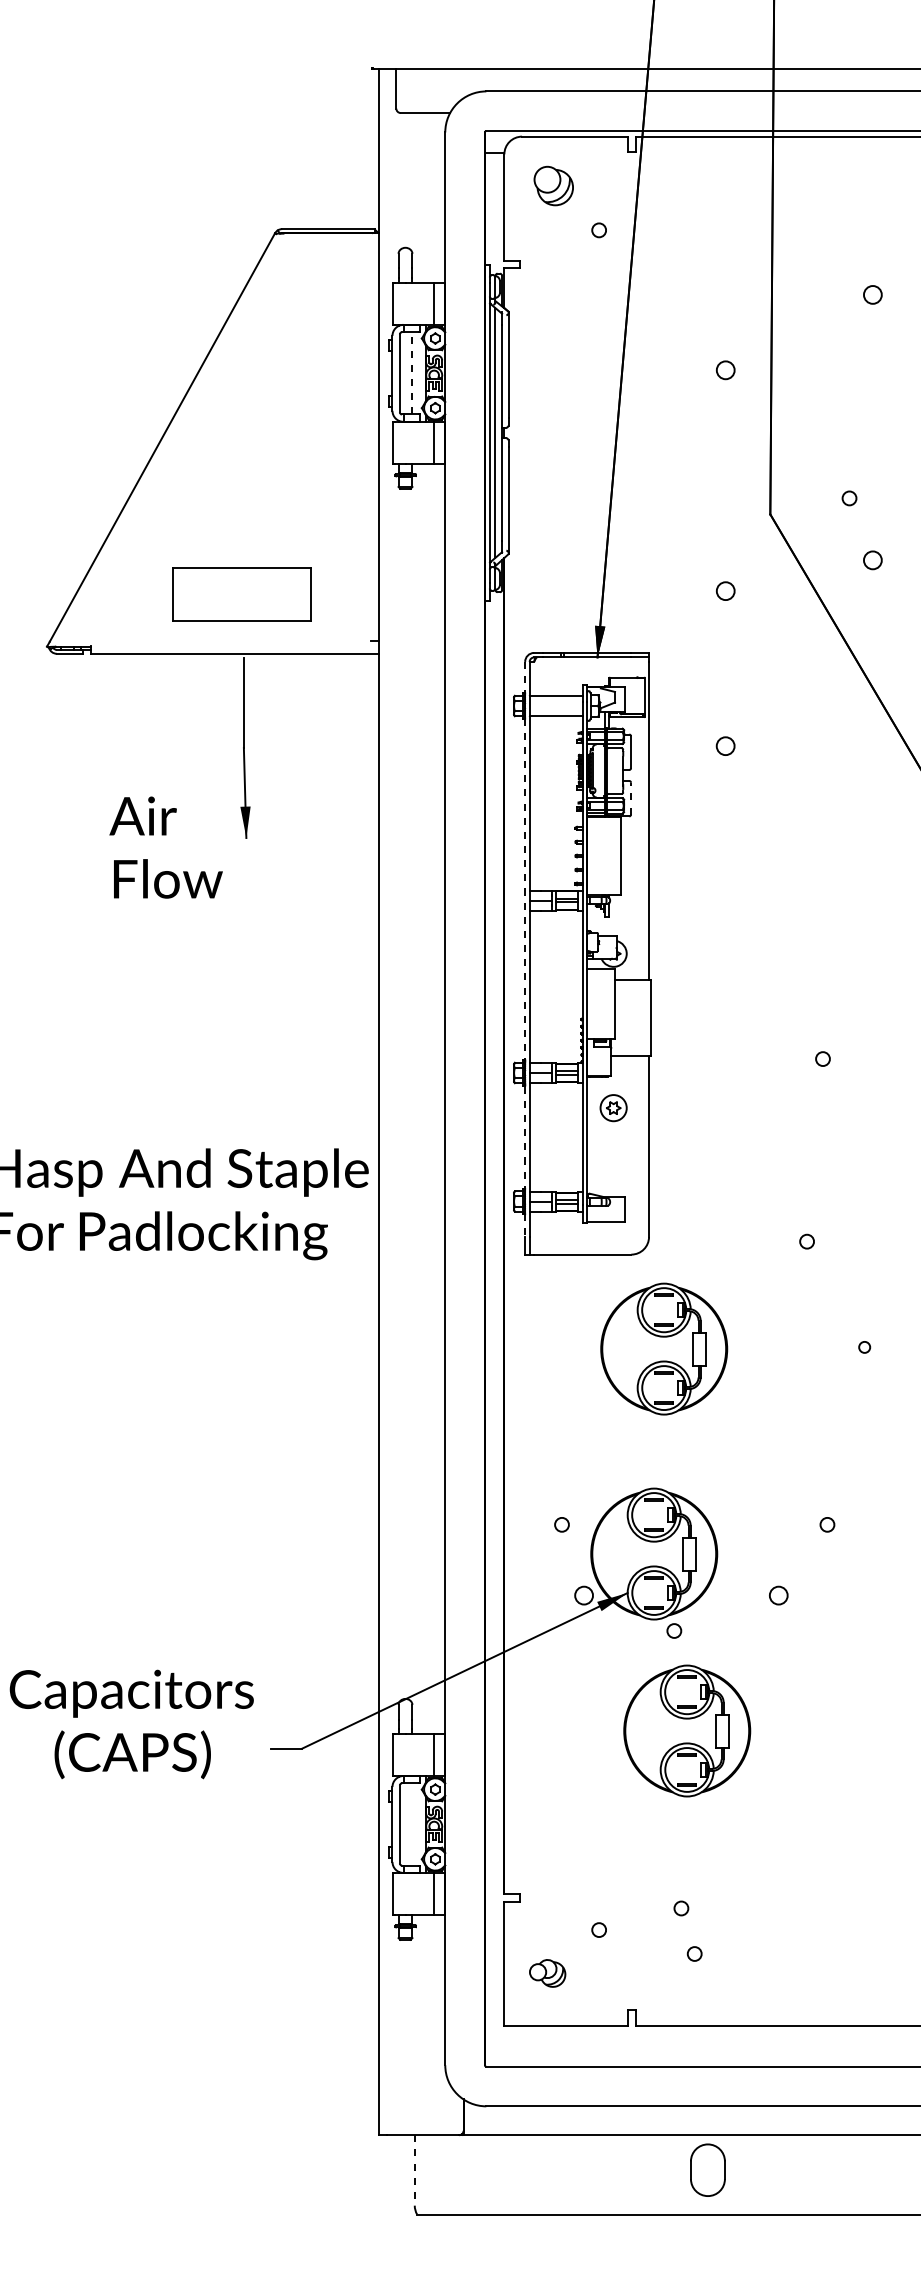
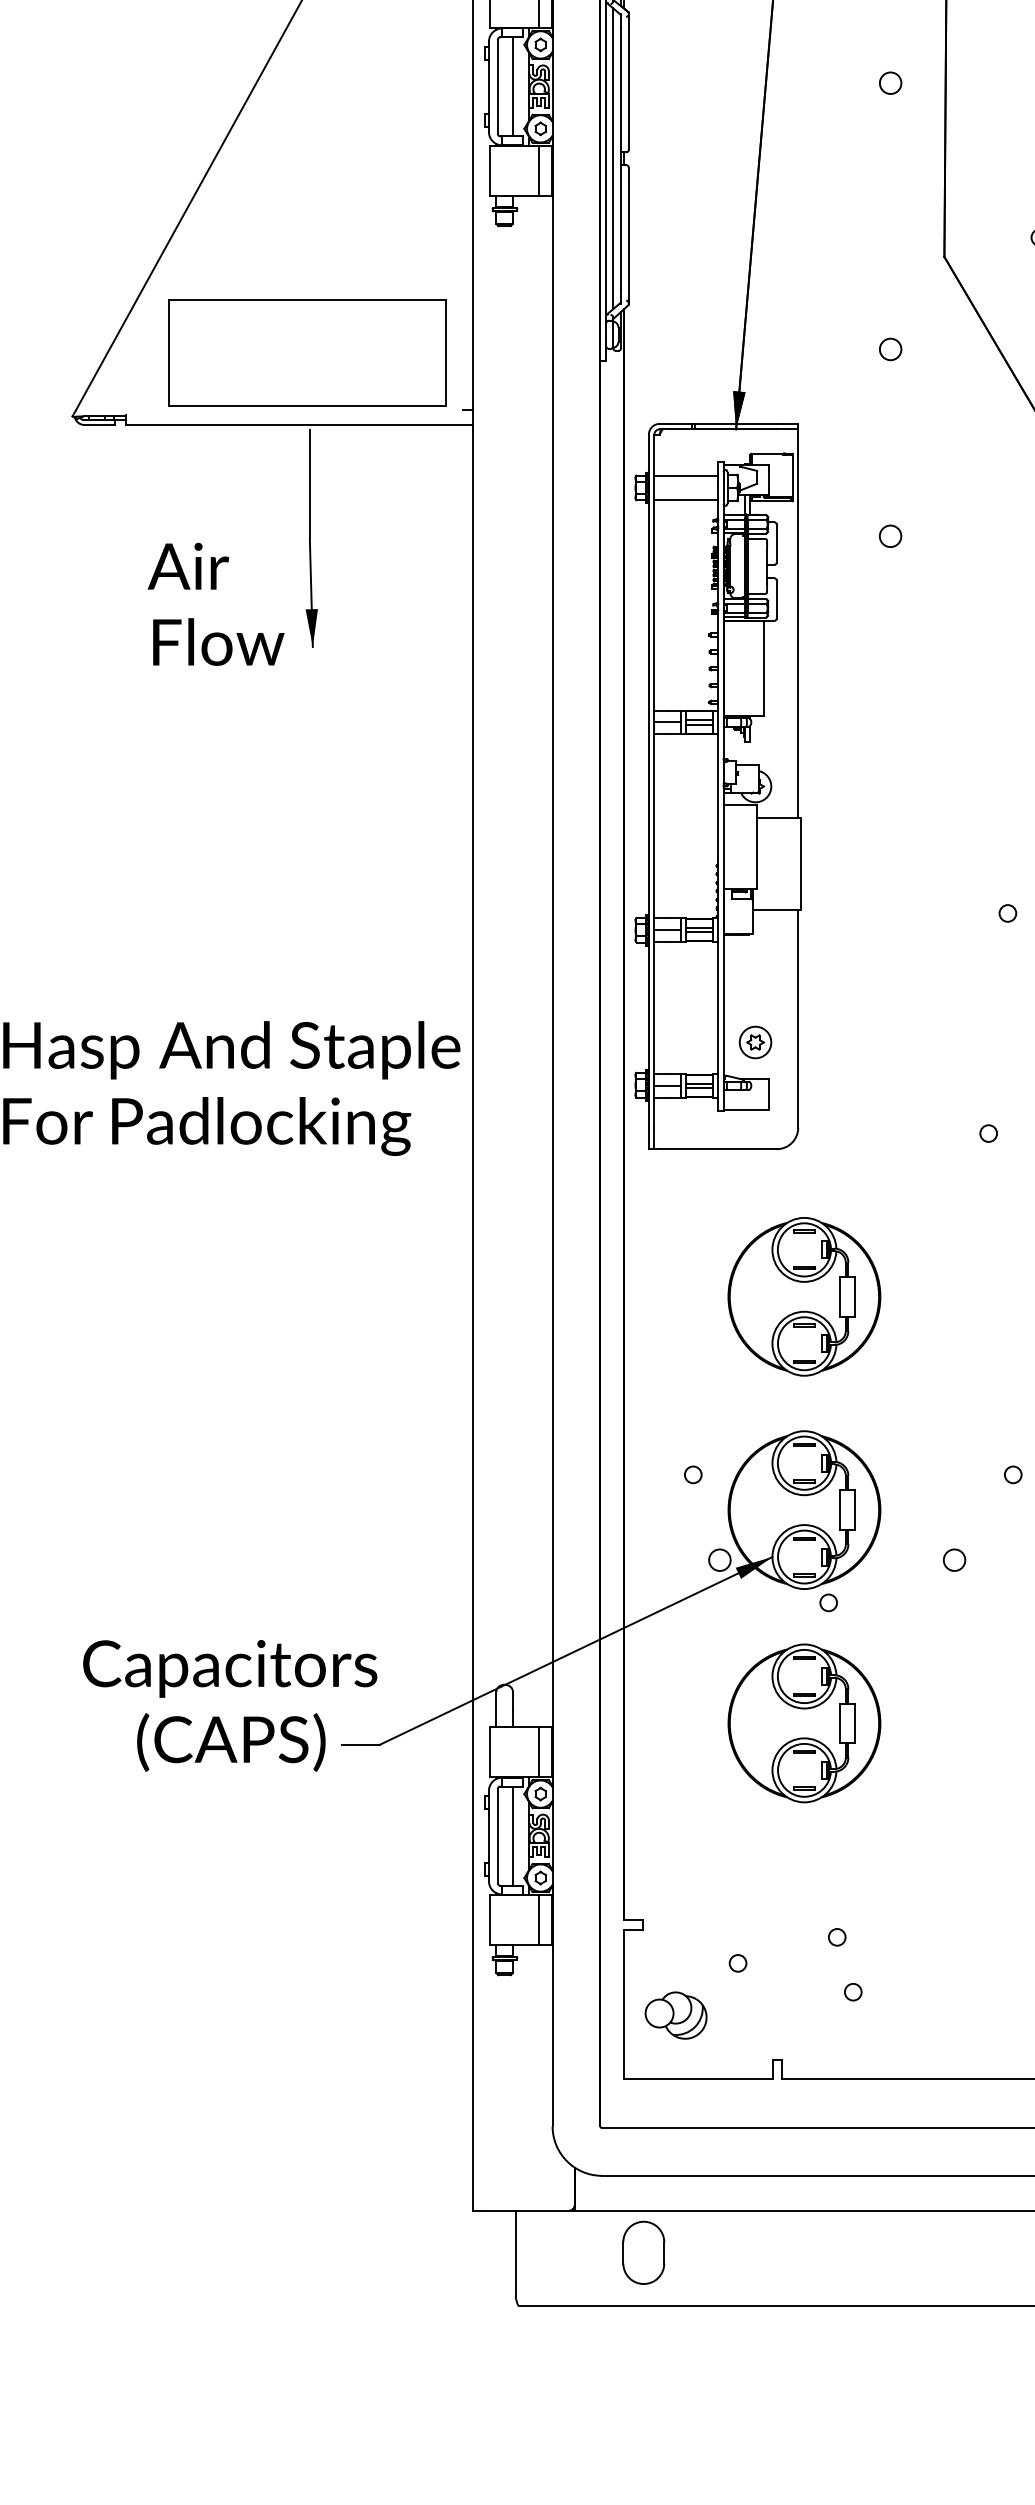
line: (412, 372) -> (513, 85), dashed -> solid
part: (241, 593) -> (306, 352), size x1.67
line: (631, 798) -> (777, 599), dashed -> solid
text: (165, 847) -> (215, 604), moved
line: (525, 949) -> (649, 781), dashed -> solid
part: (613, 1108) -> (755, 1042), moved
part: (664, 1348) -> (804, 1296), moved
text: (131, 1724) -> (229, 1705), moved
part: (687, 1730) -> (804, 1722), moved
line: (412, 1824) -> (513, 1836), added
part: (547, 1973) -> (675, 2015), size x1.43
part: (707, 2169) -> (643, 2251), moved
line: (414, 2170) -> (515, 2253), dashed -> solid

